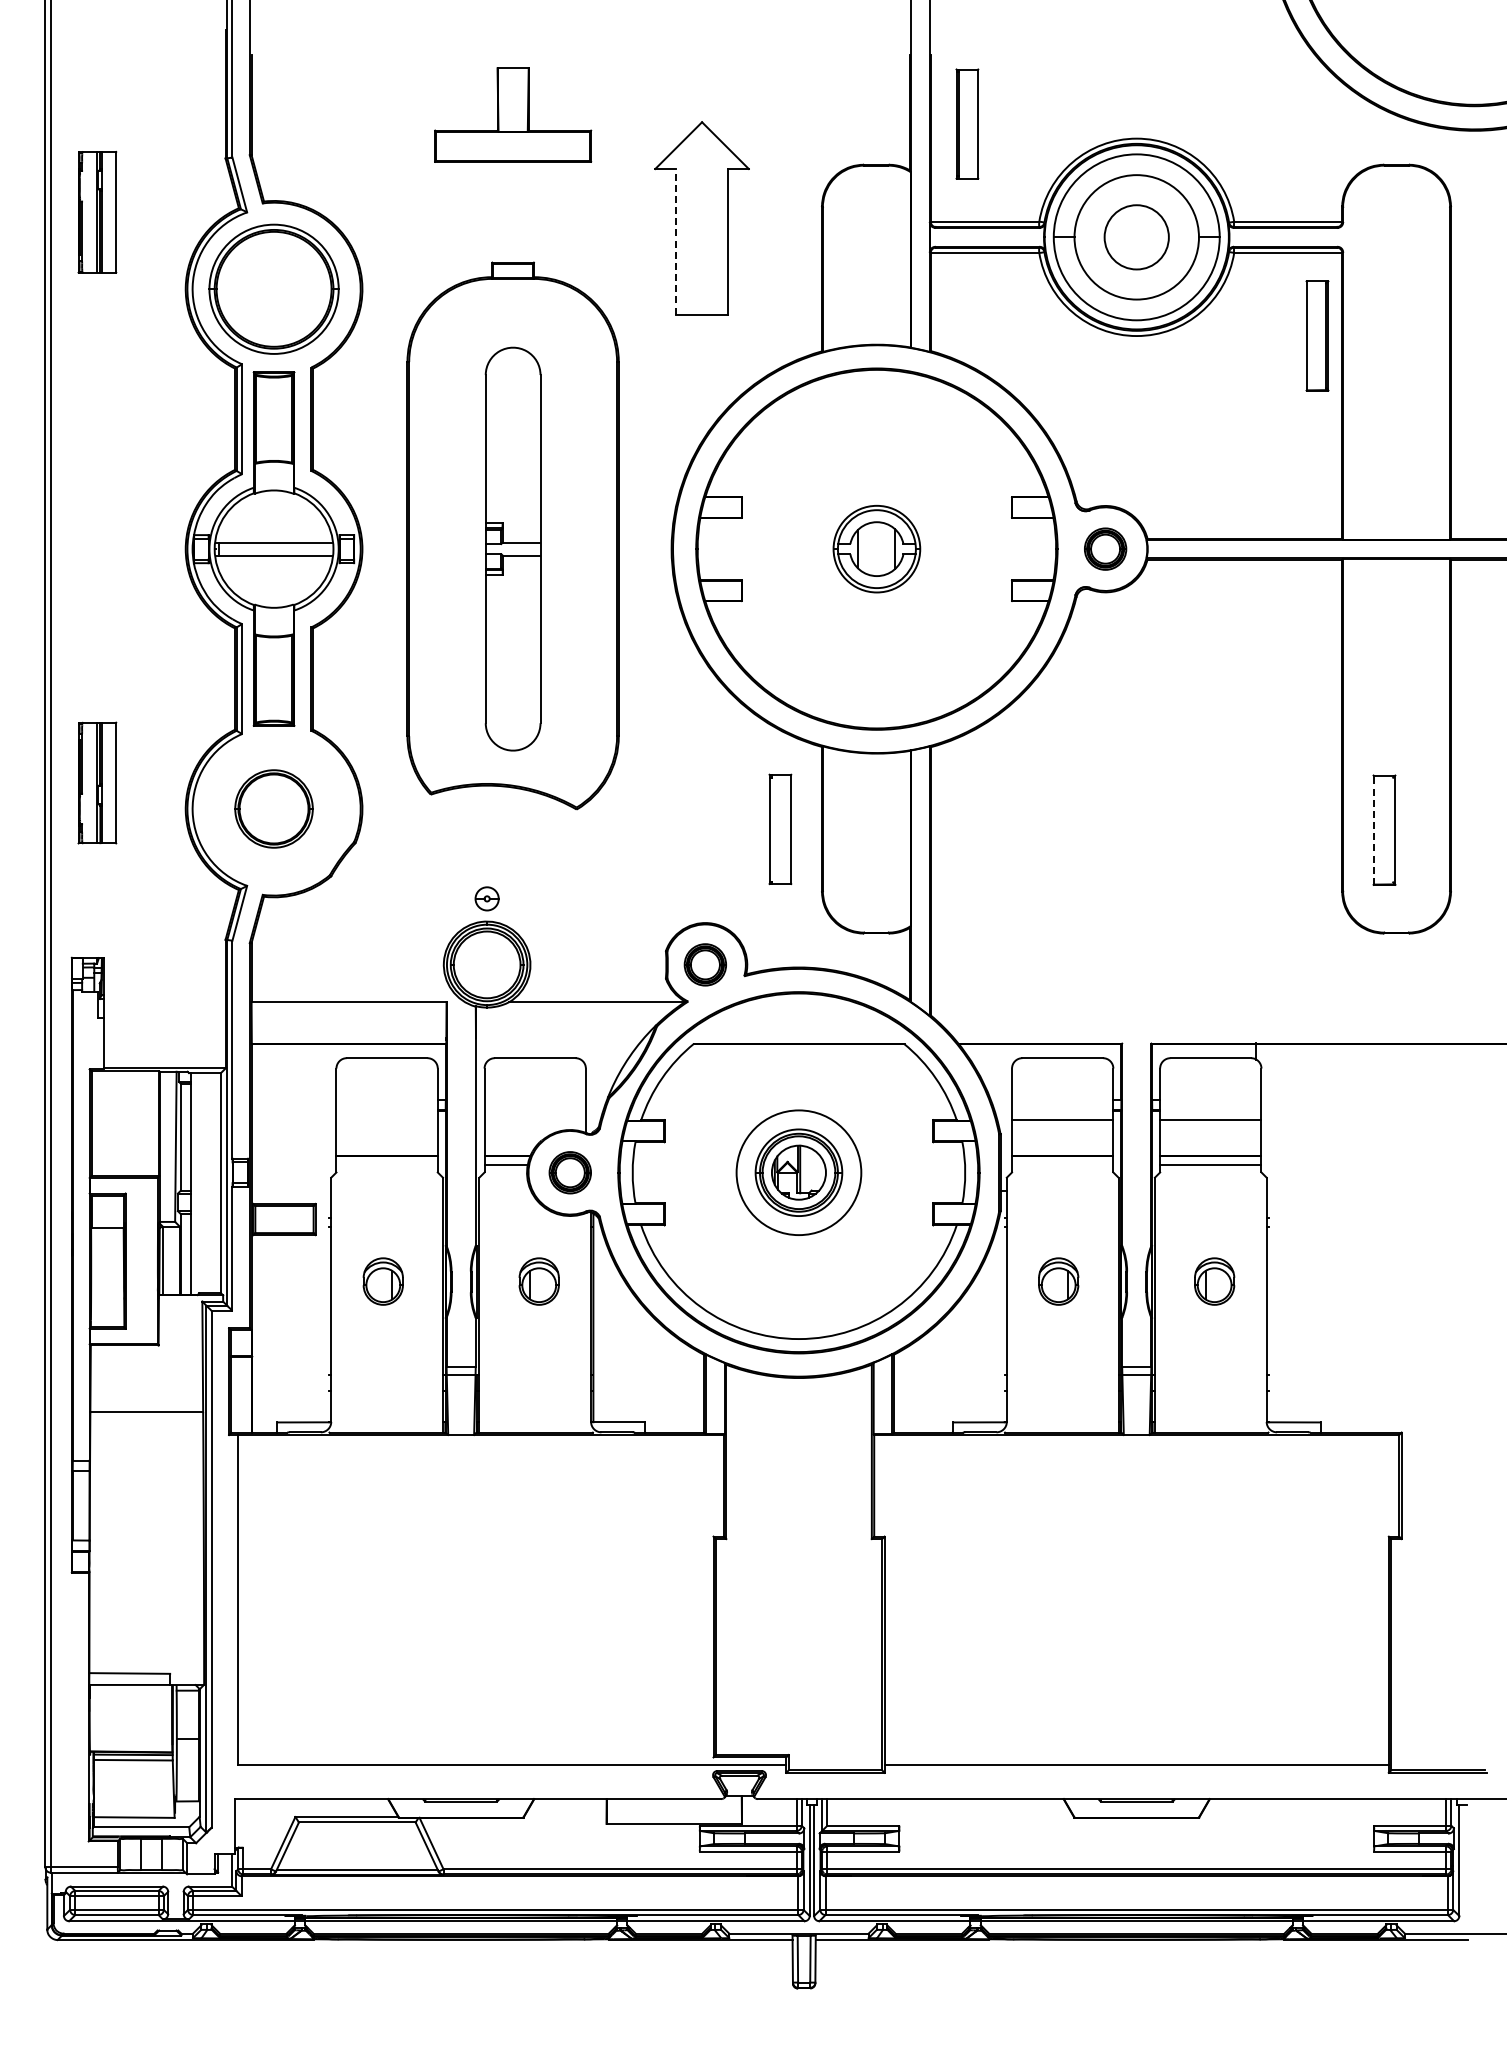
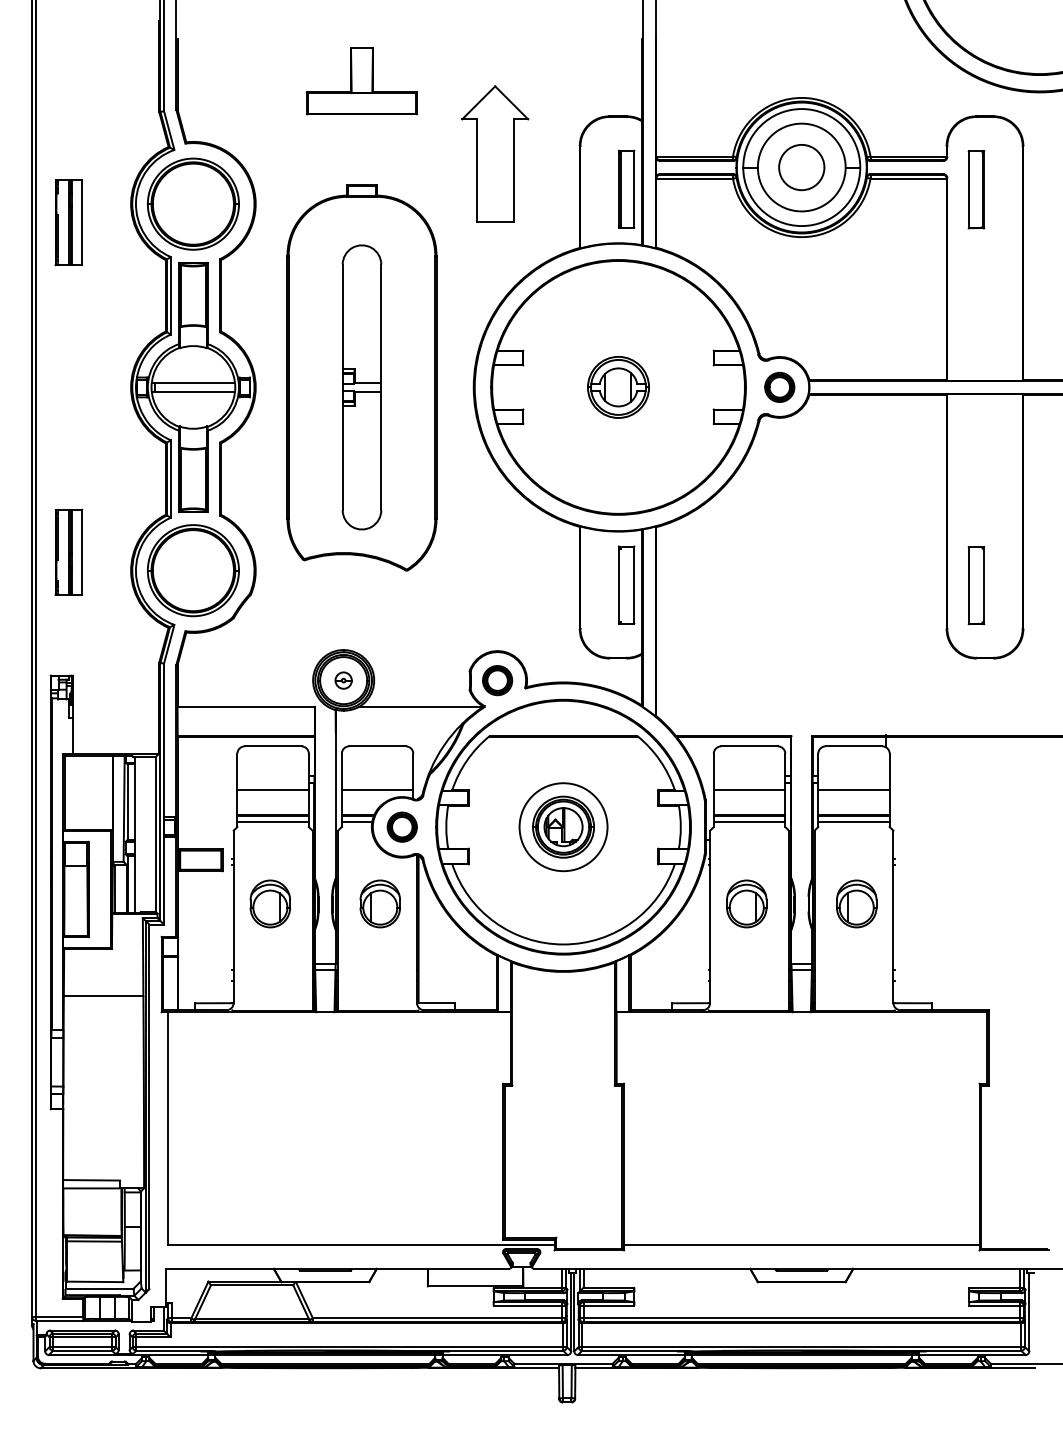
part: (967, 123) -> (626, 188), moved
part: (97, 211) -> (68, 221), moved
line: (676, 241) -> (477, 170), dashed -> solid
part: (1317, 335) -> (976, 189), moved
part: (273, 808) -> (193, 570), size x1.67
part: (780, 829) -> (626, 585), moved
line: (1373, 830) -> (968, 585), dashed -> solid
part: (486, 898) -> (343, 680), moved
line: (386, 1119) -> (272, 789), added
line: (534, 1119) -> (377, 789), added
line: (386, 1165) -> (272, 822), added
line: (1062, 1165) -> (749, 822), added
part: (383, 1281) -> (270, 903), size x1.43
part: (539, 1281) -> (380, 903), size x1.43
part: (1058, 1281) -> (746, 903), size x1.43
part: (1214, 1281) -> (856, 903), size x1.43

